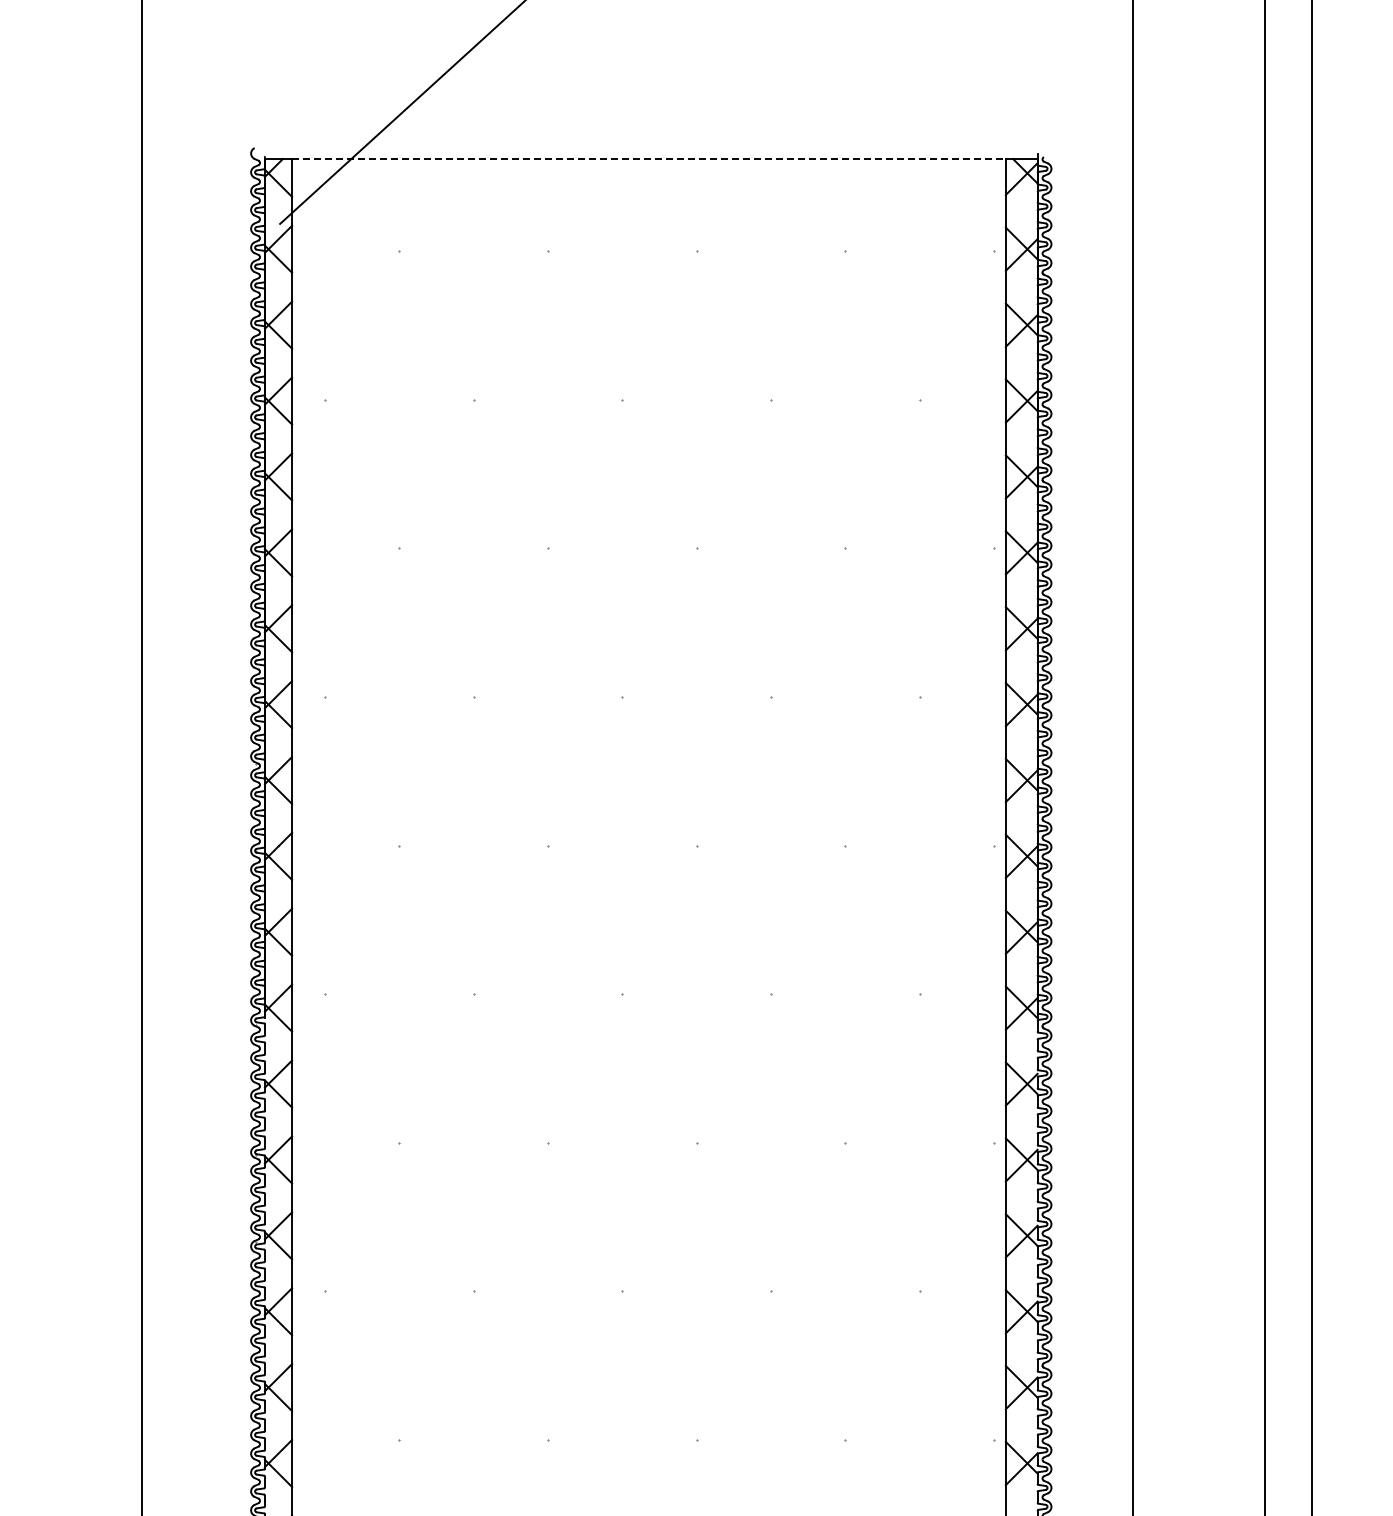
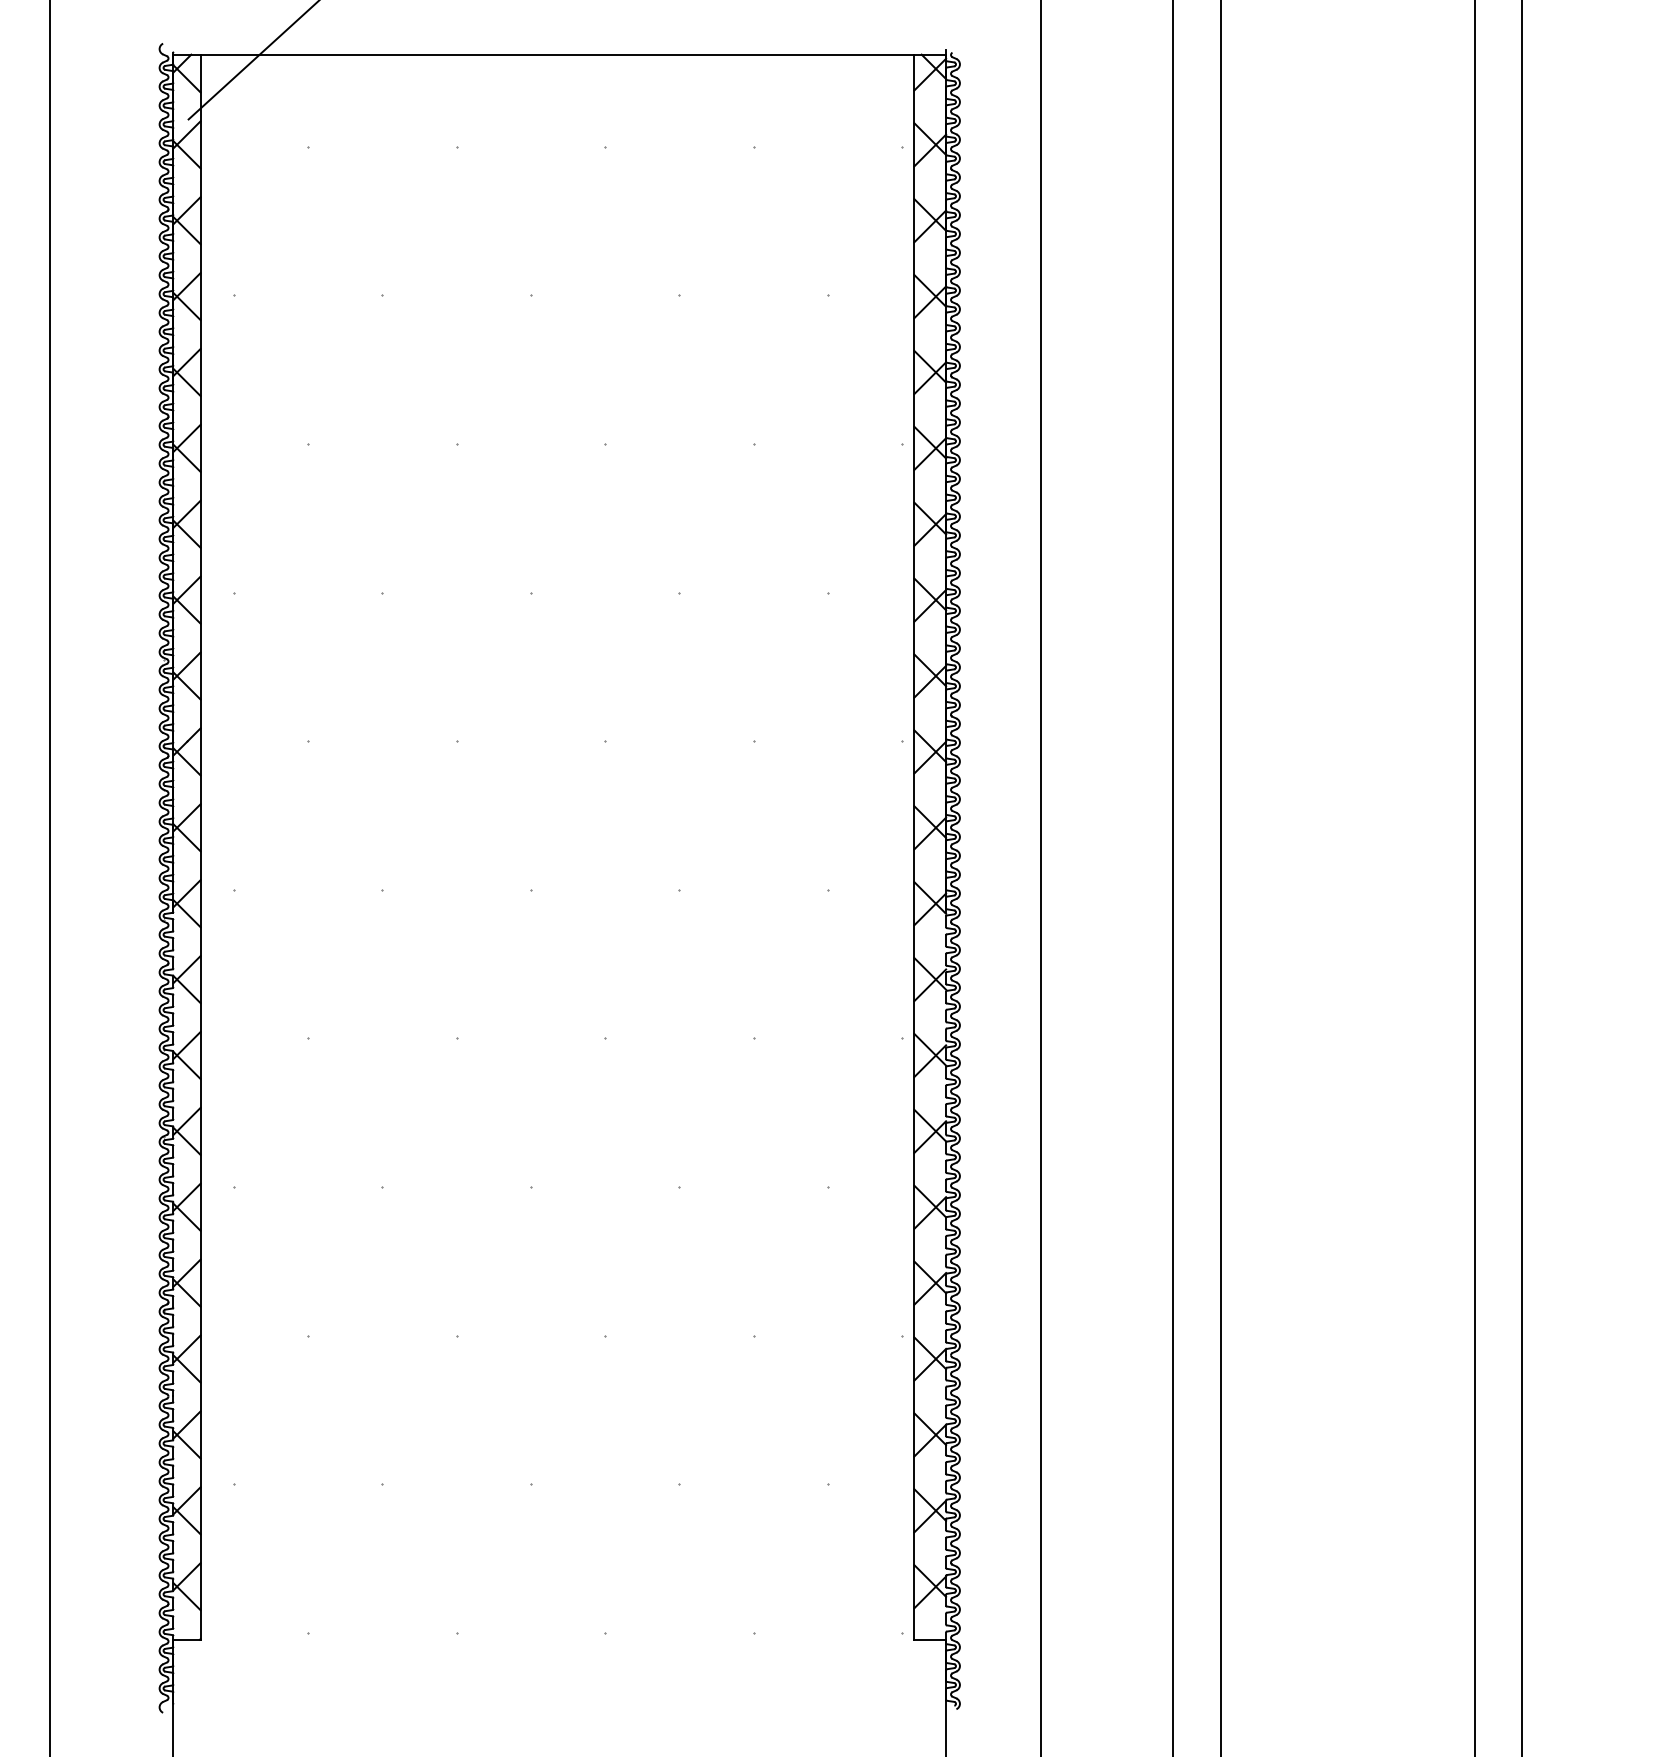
line: (649, 158) -> (557, 54), dashed -> solid

